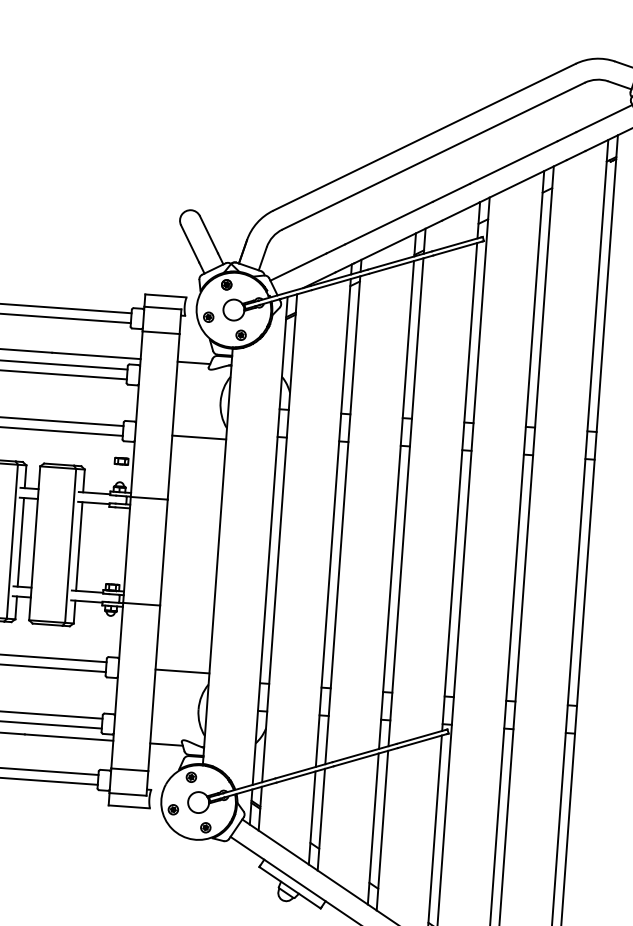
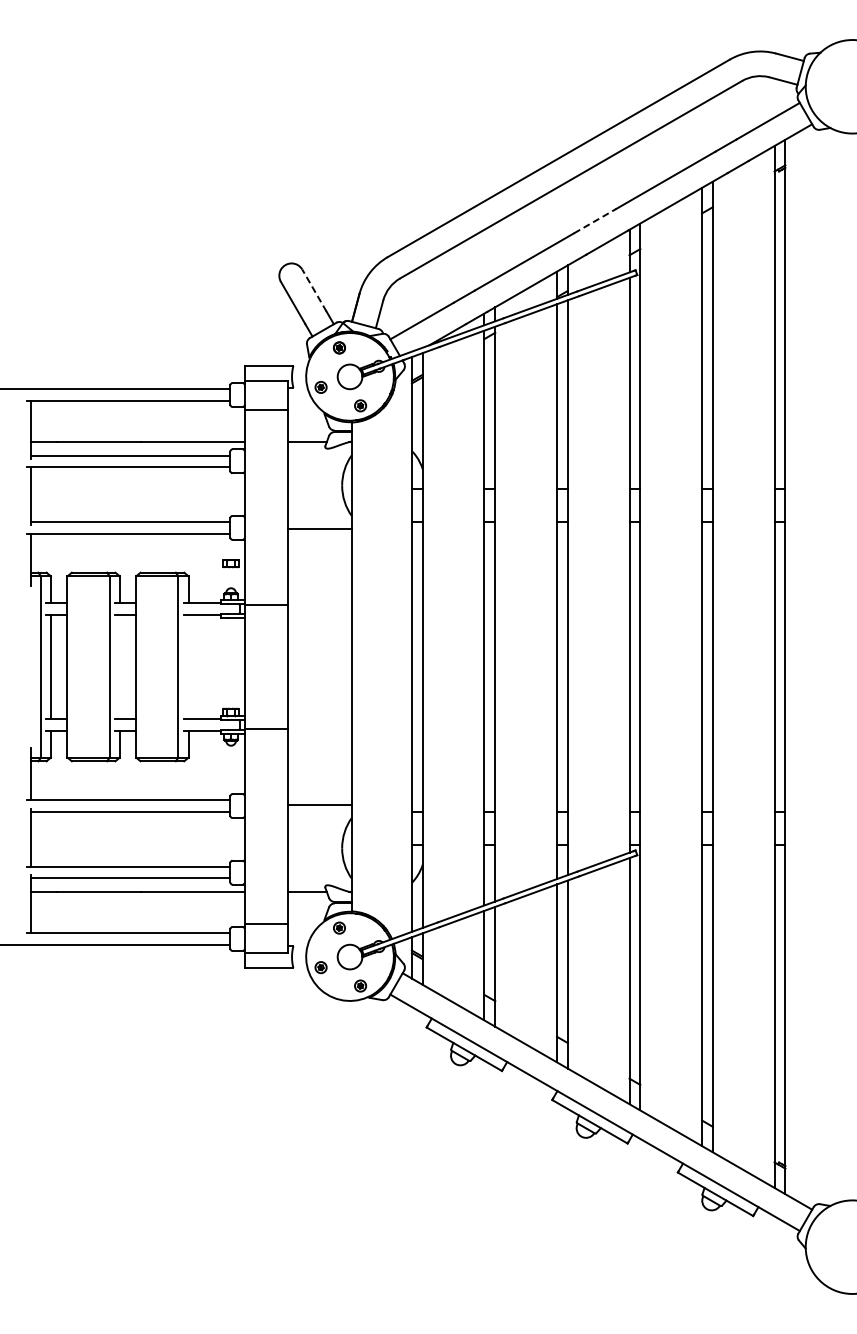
line: (451, 192) -> (595, 220), solid -> dashed
line: (209, 234) -> (314, 290), solid -> dashed
line: (20, 541) -> (119, 666), removed
line: (79, 546) -> (188, 666), removed

